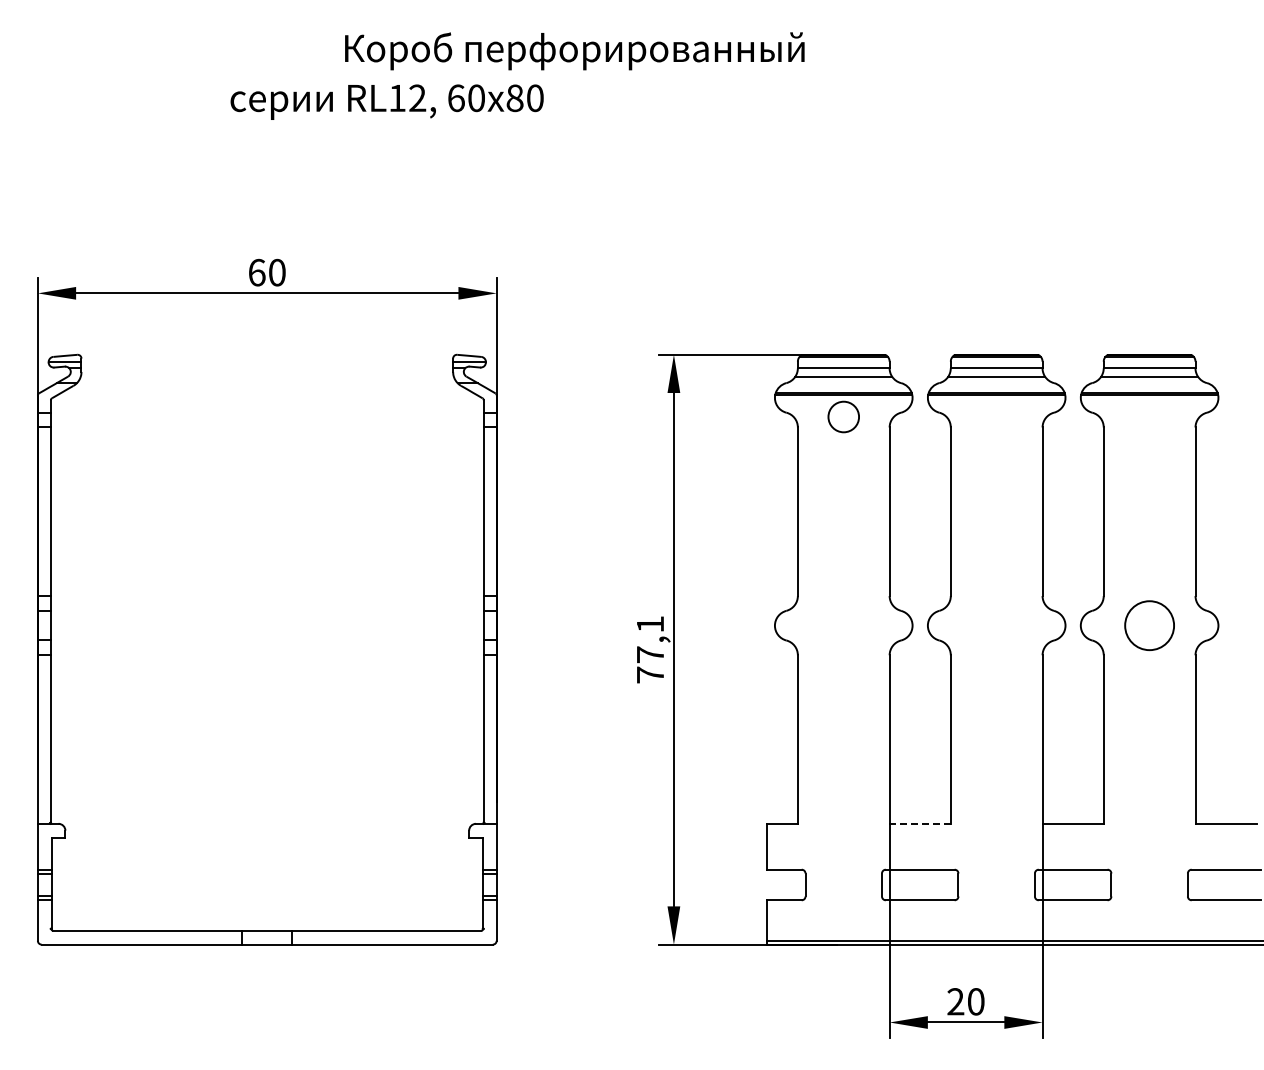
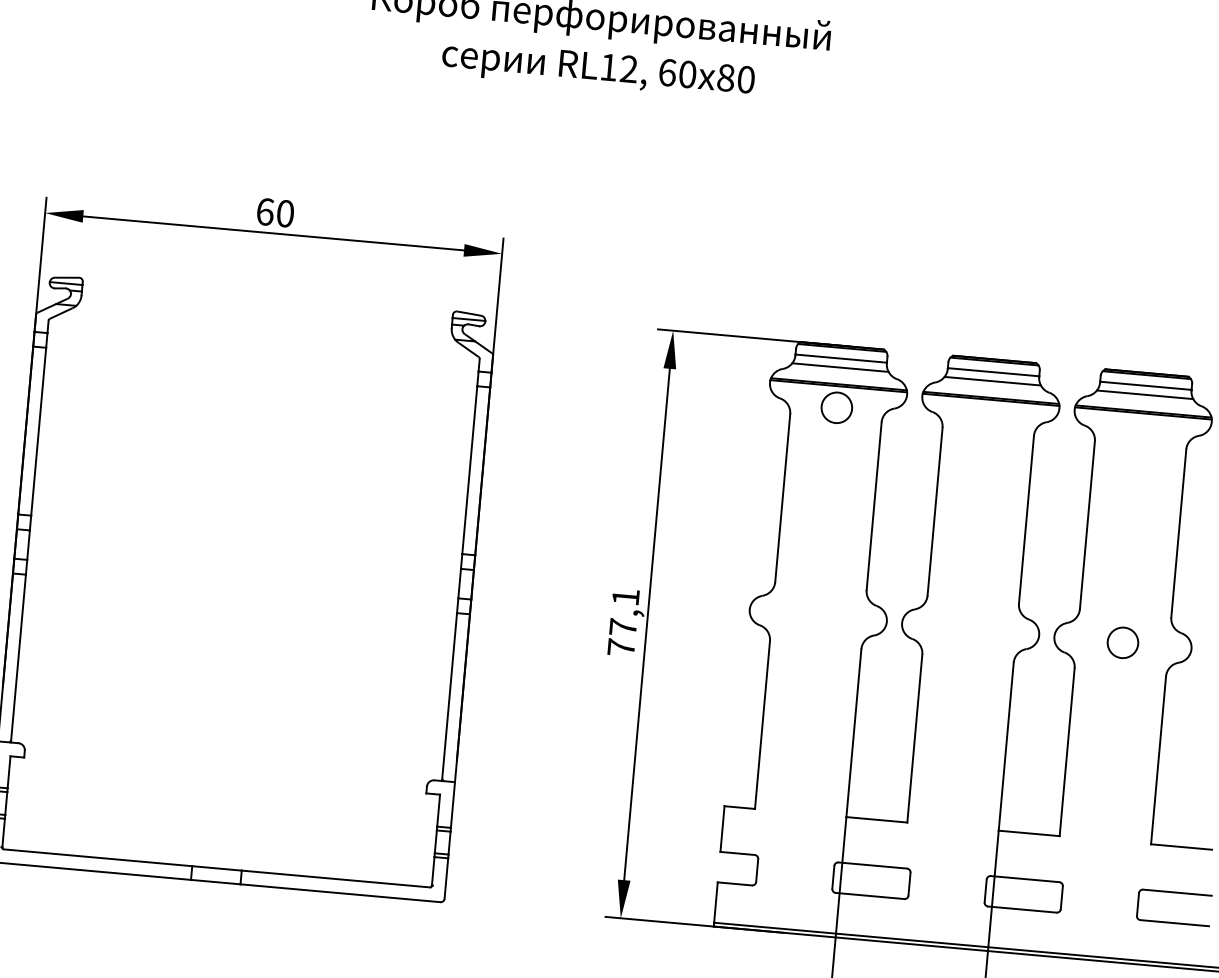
text: (386, 101) -> (597, 69), moved
circle: (1149, 625) -> (1122, 642), size x0.62
line: (920, 823) -> (877, 819), dashed -> solid

